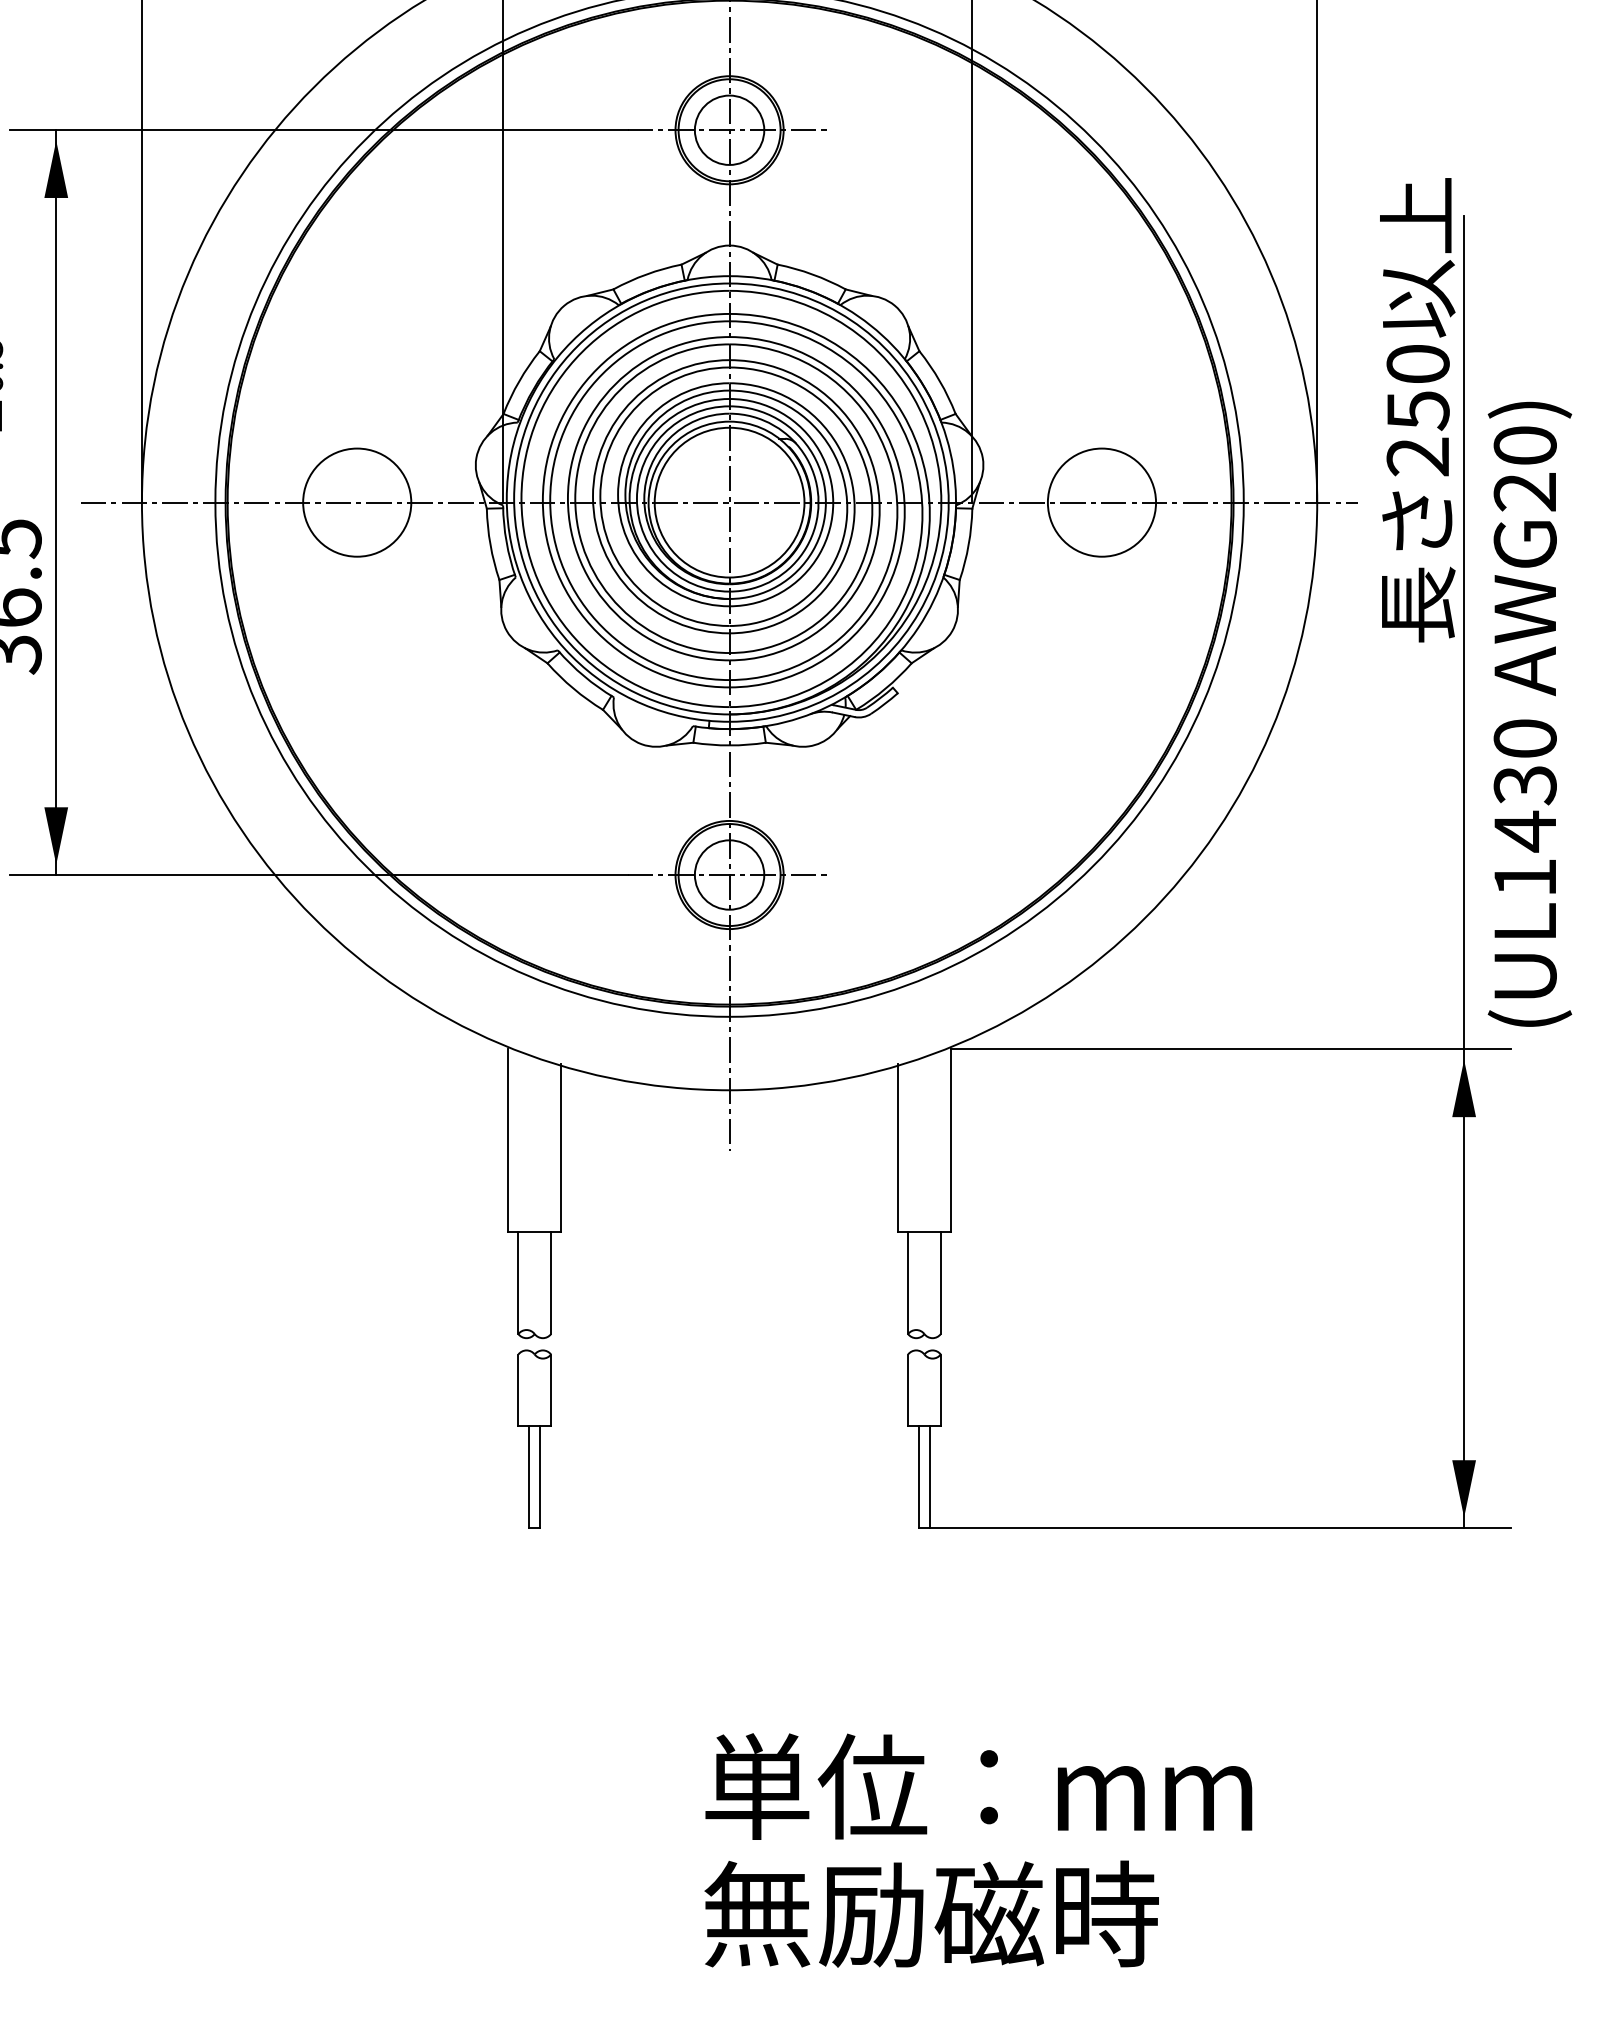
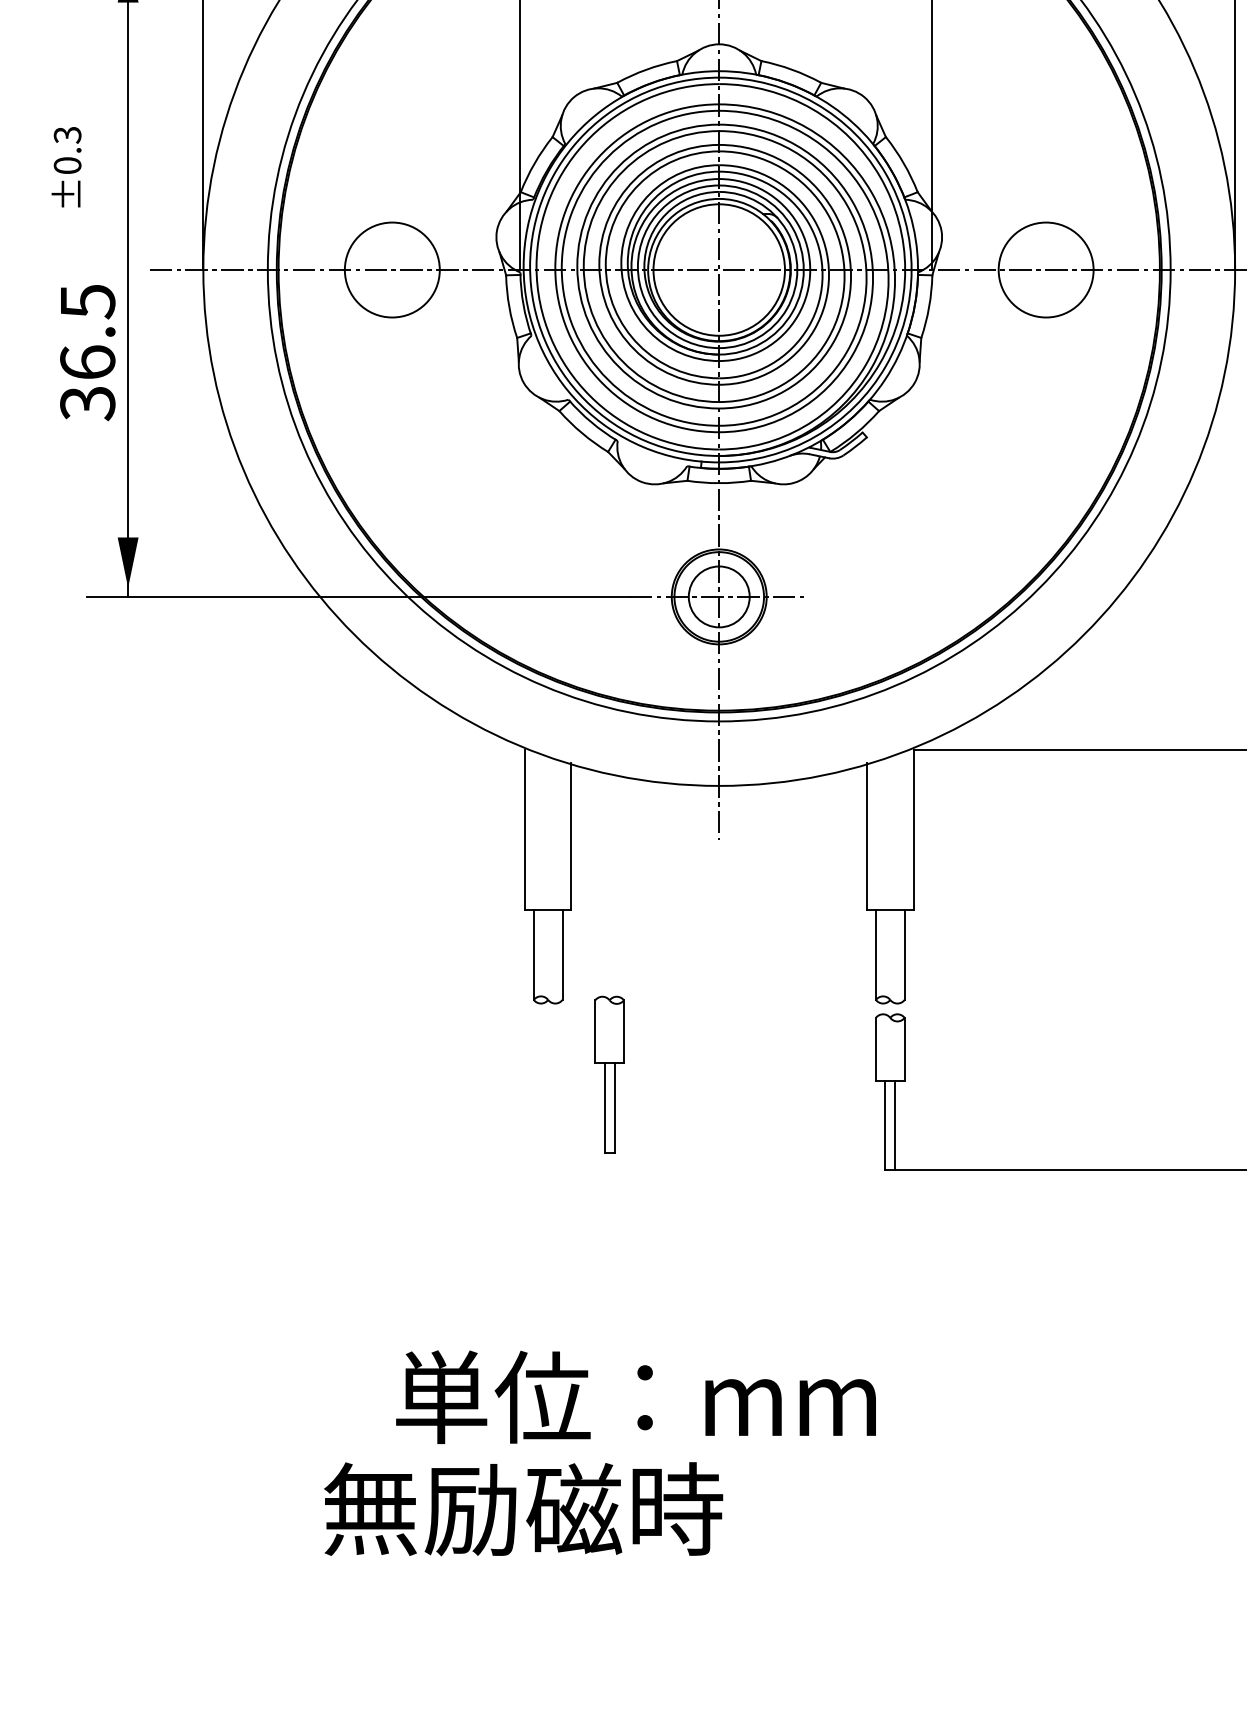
part: (534, 1438) -> (609, 1074), moved
text: (978, 1786) -> (635, 1397), moved
text: (931, 1913) -> (523, 1508), moved

